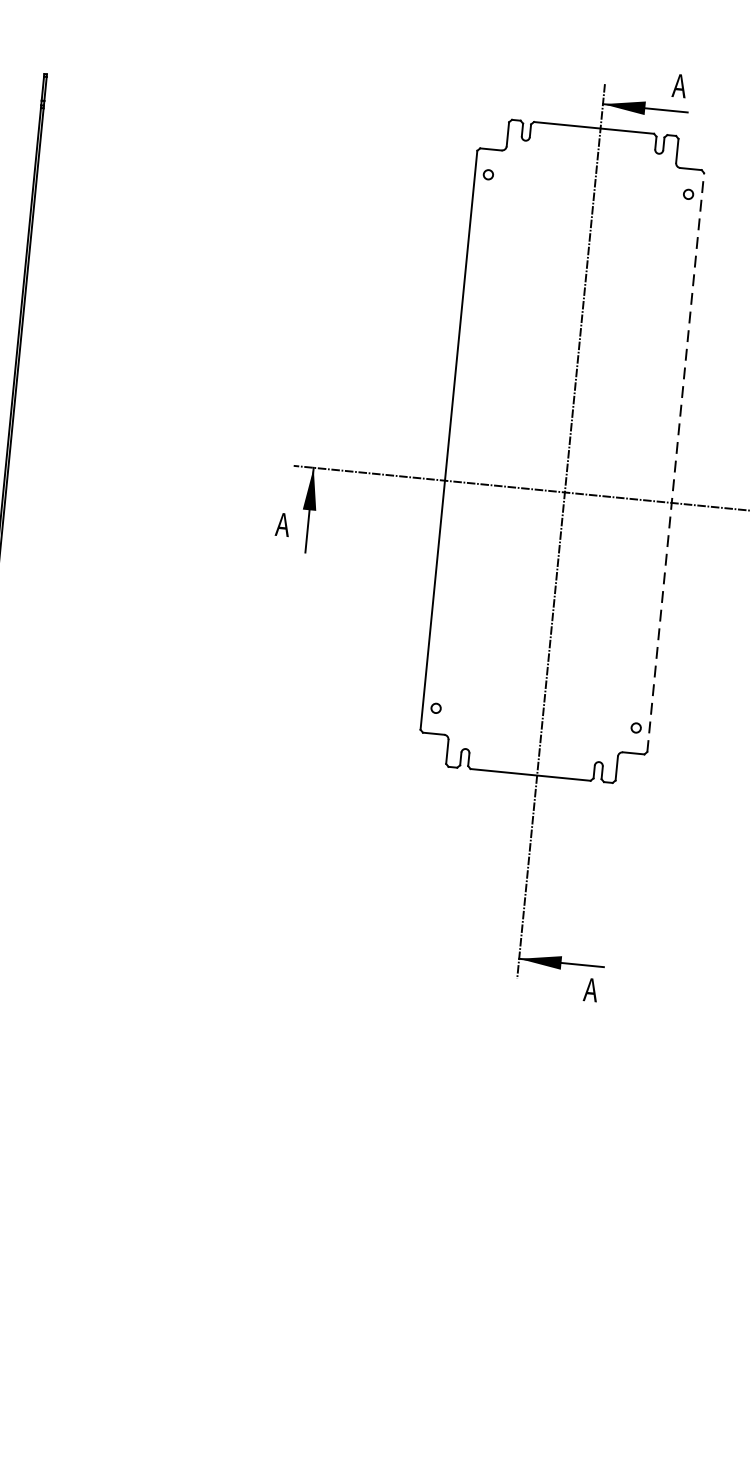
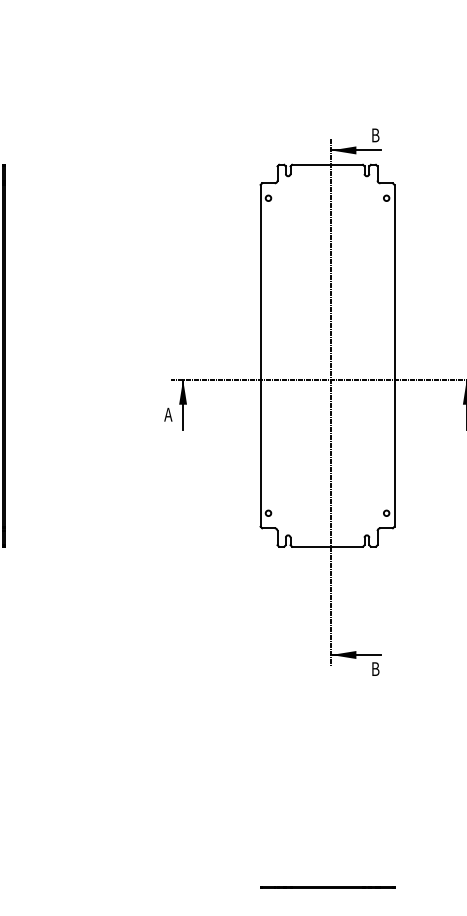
text: (680, 86) -> (375, 135), A -> B
line: (675, 461) -> (394, 355), dashed -> solid
text: (591, 989) -> (375, 668), A -> B
line: (473, 1351) -> (327, 887), added

